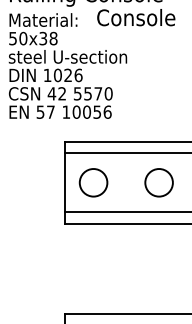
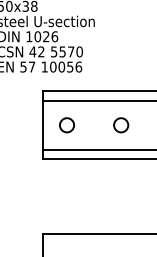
circle: (92, 182) -> (66, 124), size x0.62
circle: (158, 182) -> (120, 124), size x0.62

